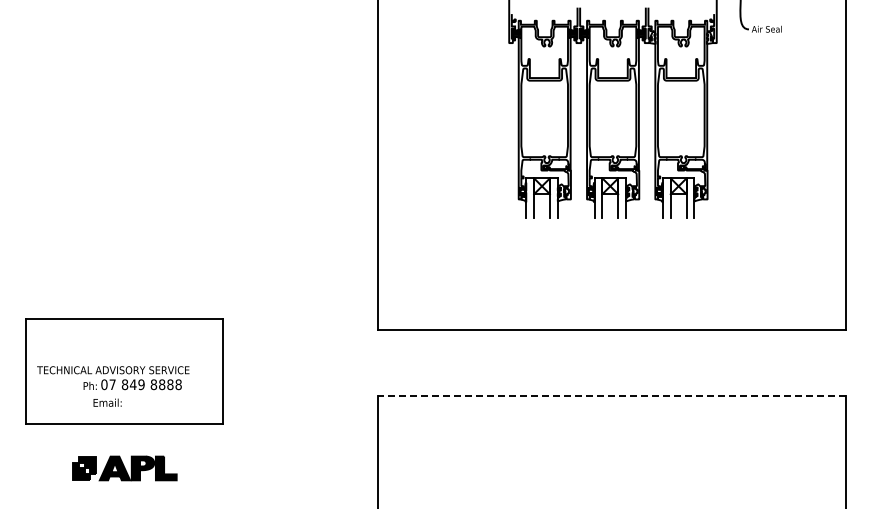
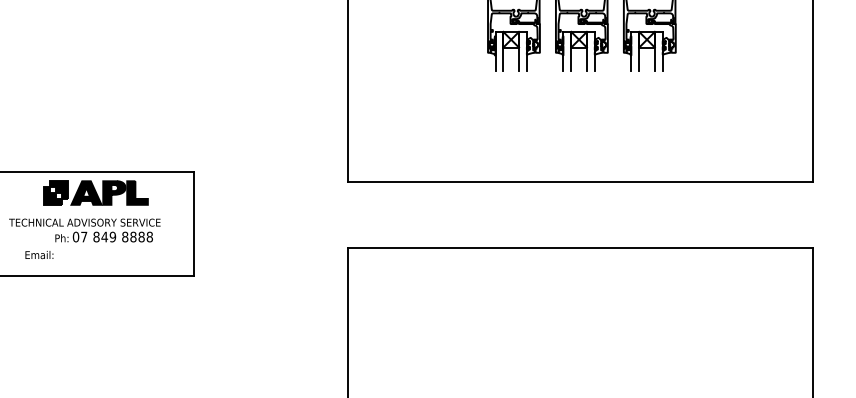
line: (612, 396) -> (581, 248), dashed -> solid
text: (107, 402) -> (39, 254), moved
part: (124, 468) -> (95, 193), moved

